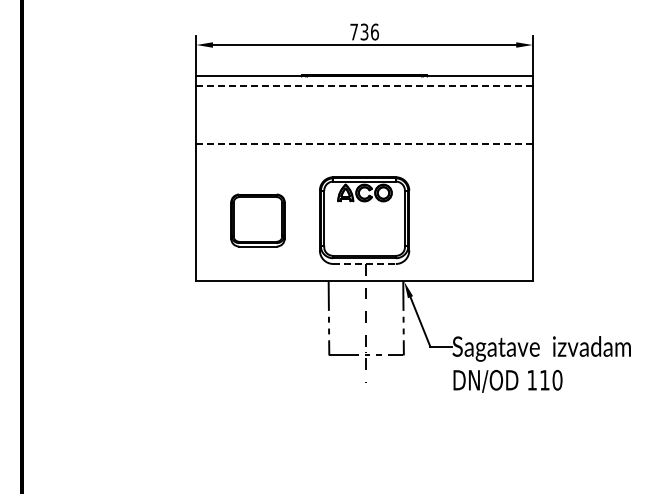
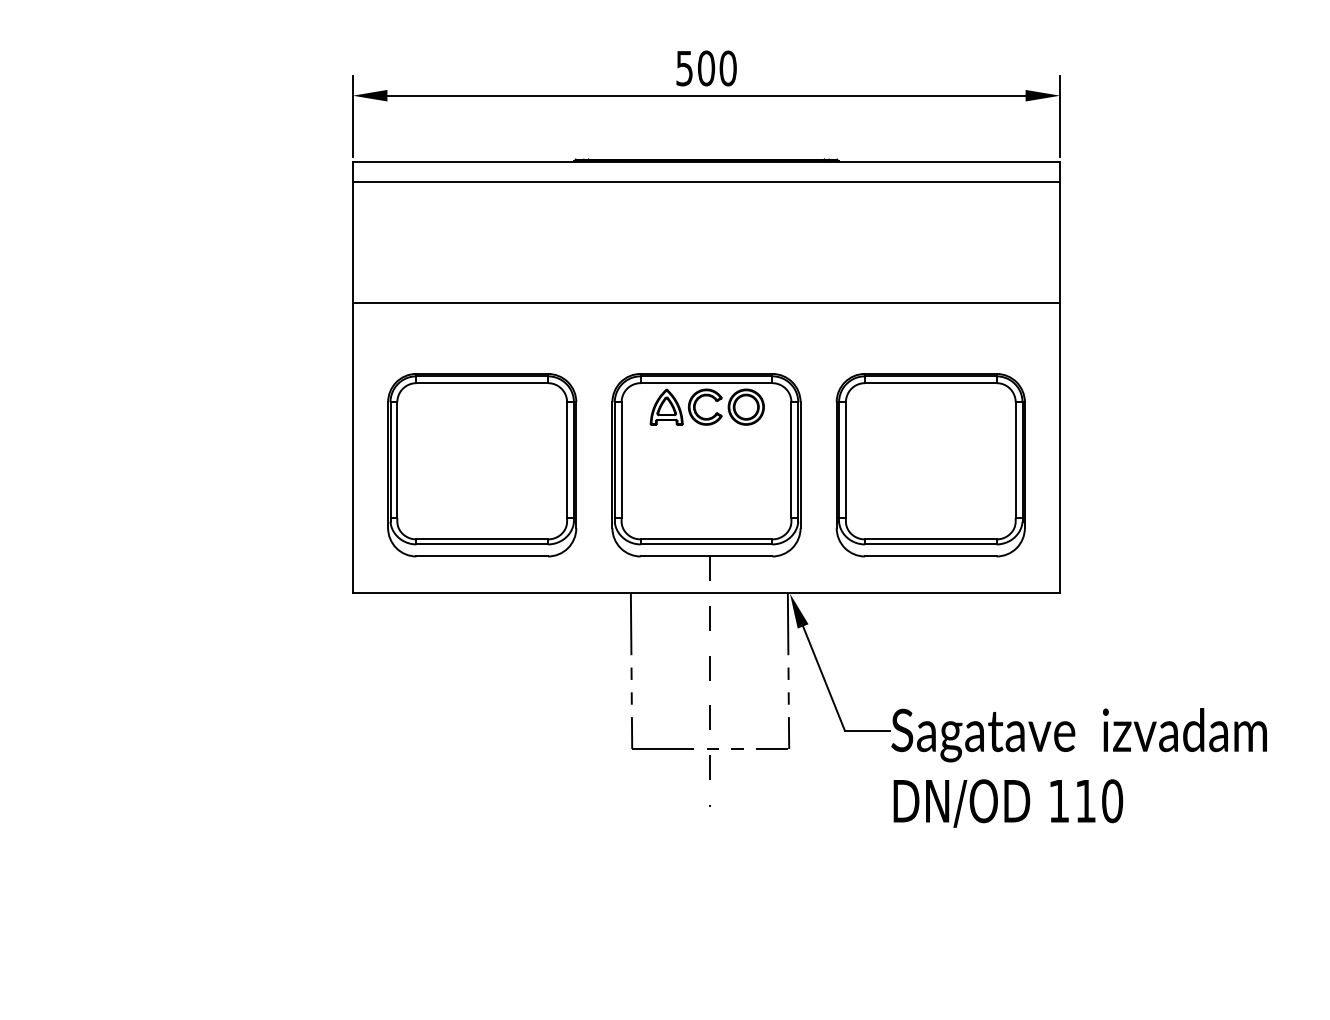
text: (364, 31) -> (706, 67), 736 -> 500
line: (365, 85) -> (708, 180), dashed -> solid
line: (365, 143) -> (708, 302), dashed -> solid
part: (257, 220) -> (481, 464), size x1.67
part: (470, 220) -> (929, 464), added
line: (365, 263) -> (708, 555), dashed -> solid

